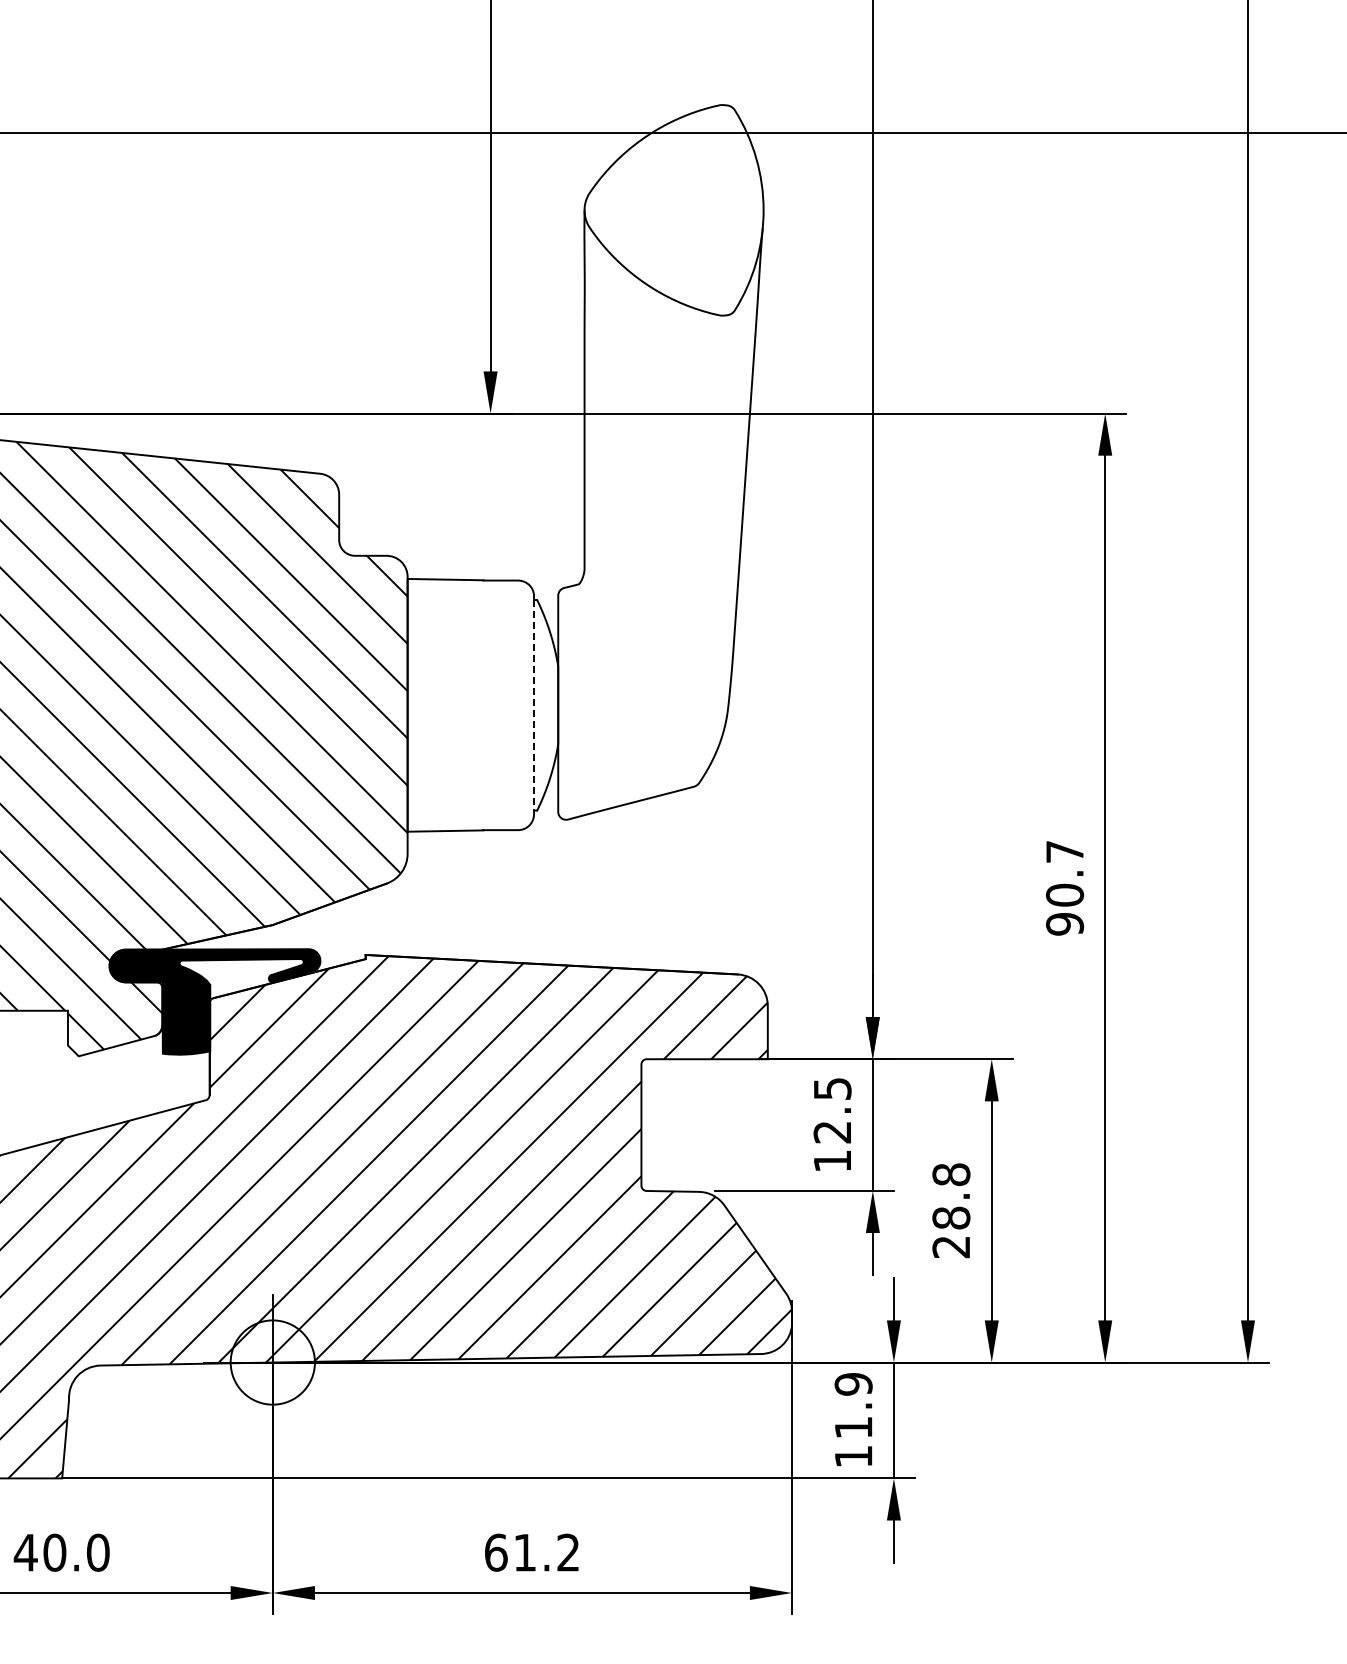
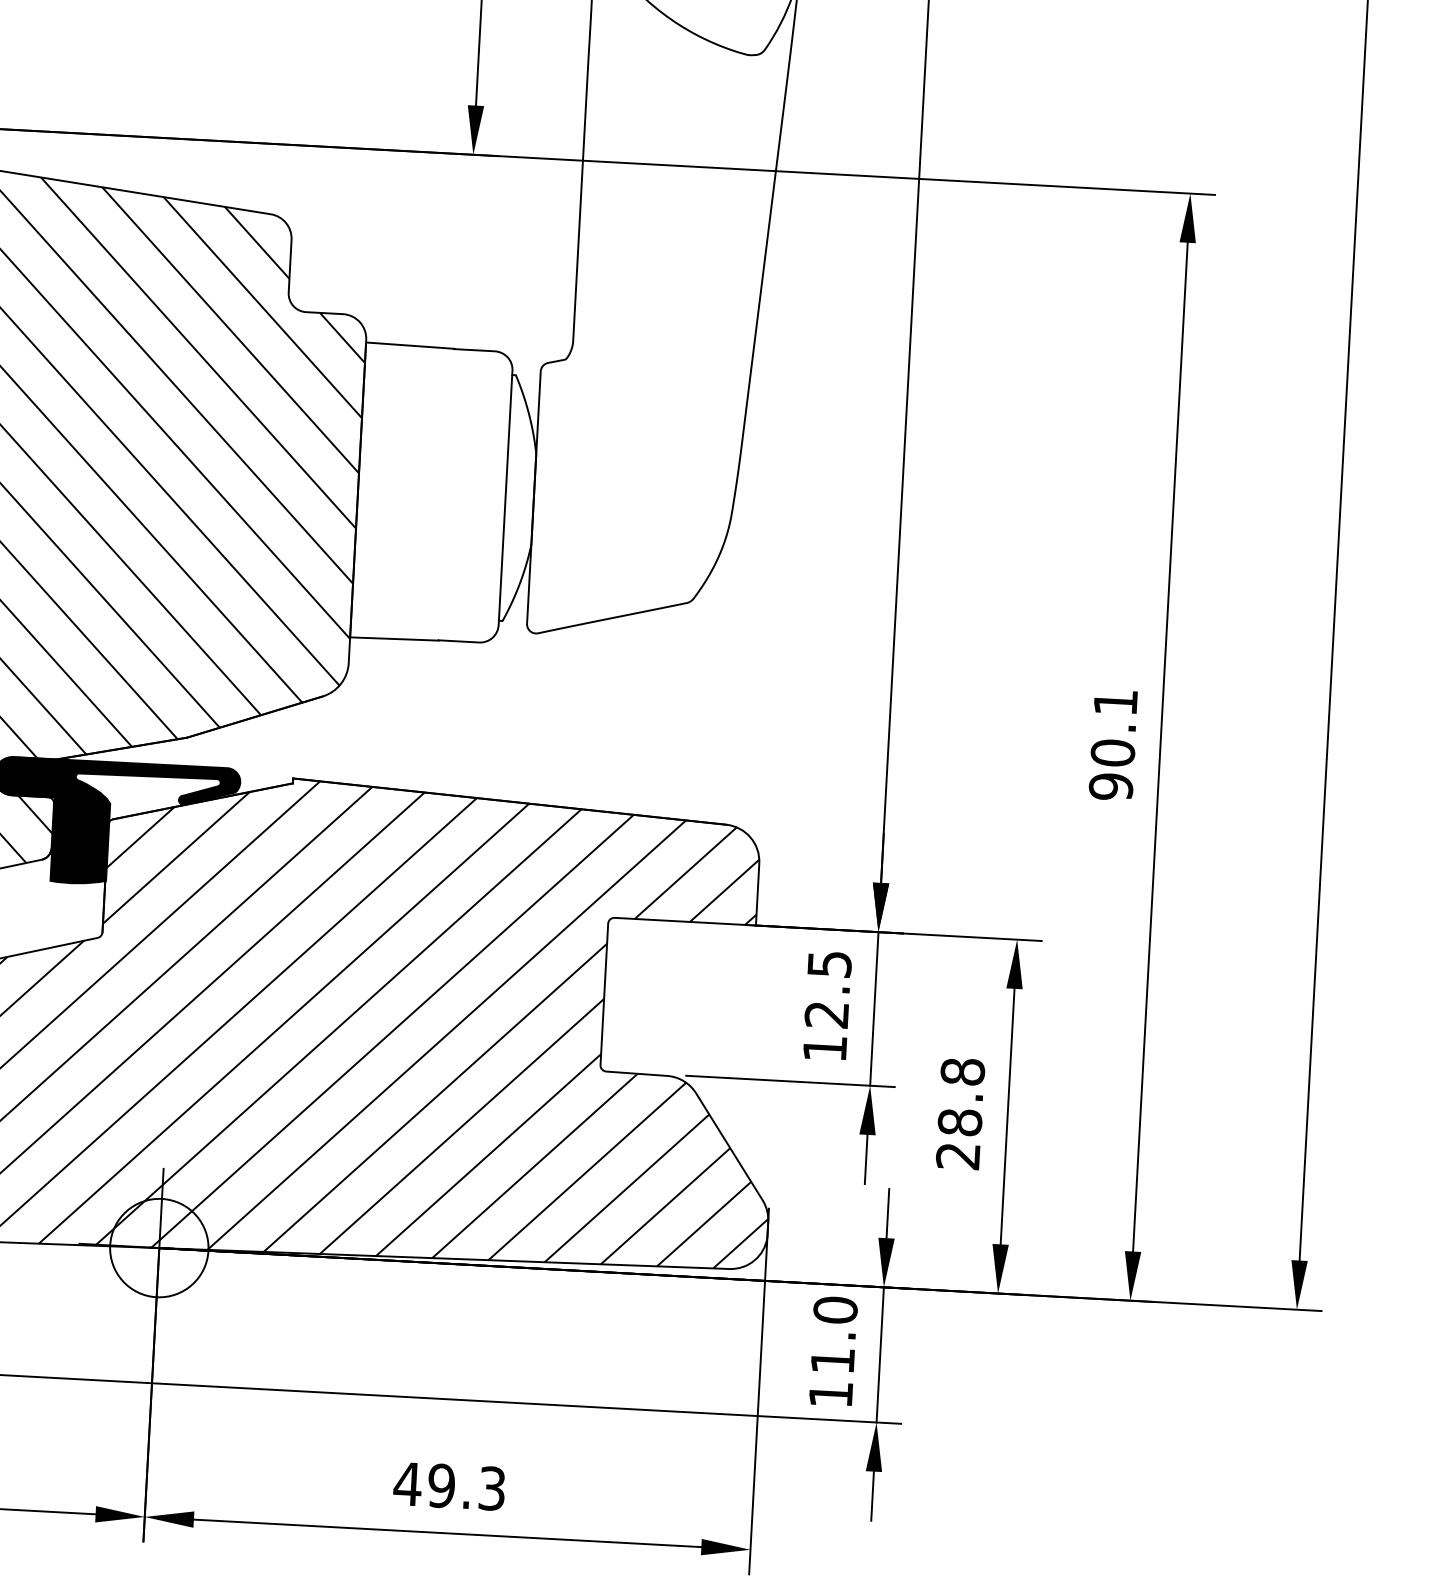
line: (534, 705) -> (506, 498), dashed -> solid
text: (1064, 851) -> (1115, 701), 90.7 -> 90.1
text: (853, 1383) -> (835, 1309), 11.9 -> 11.0
text: (531, 1552) -> (449, 1486), 61.2 -> 49.3

